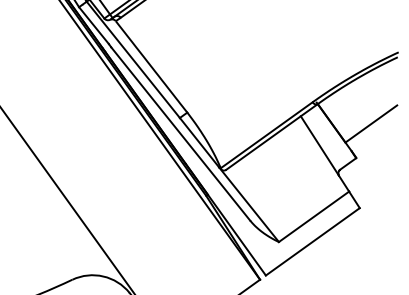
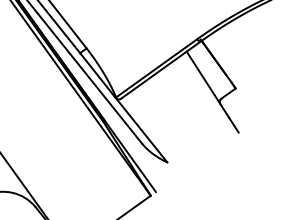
line: (371, 123) -> (249, 58), removed
line: (313, 216) -> (197, 139), removed
line: (312, 241) -> (197, 162), removed

